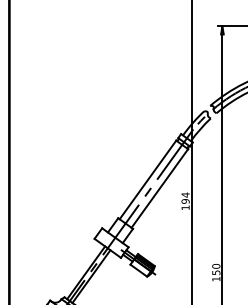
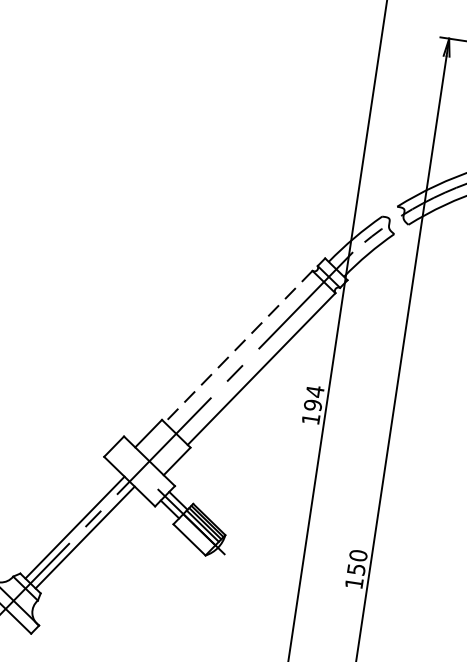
line: (147, 180) -> (237, 347), solid -> dashed

